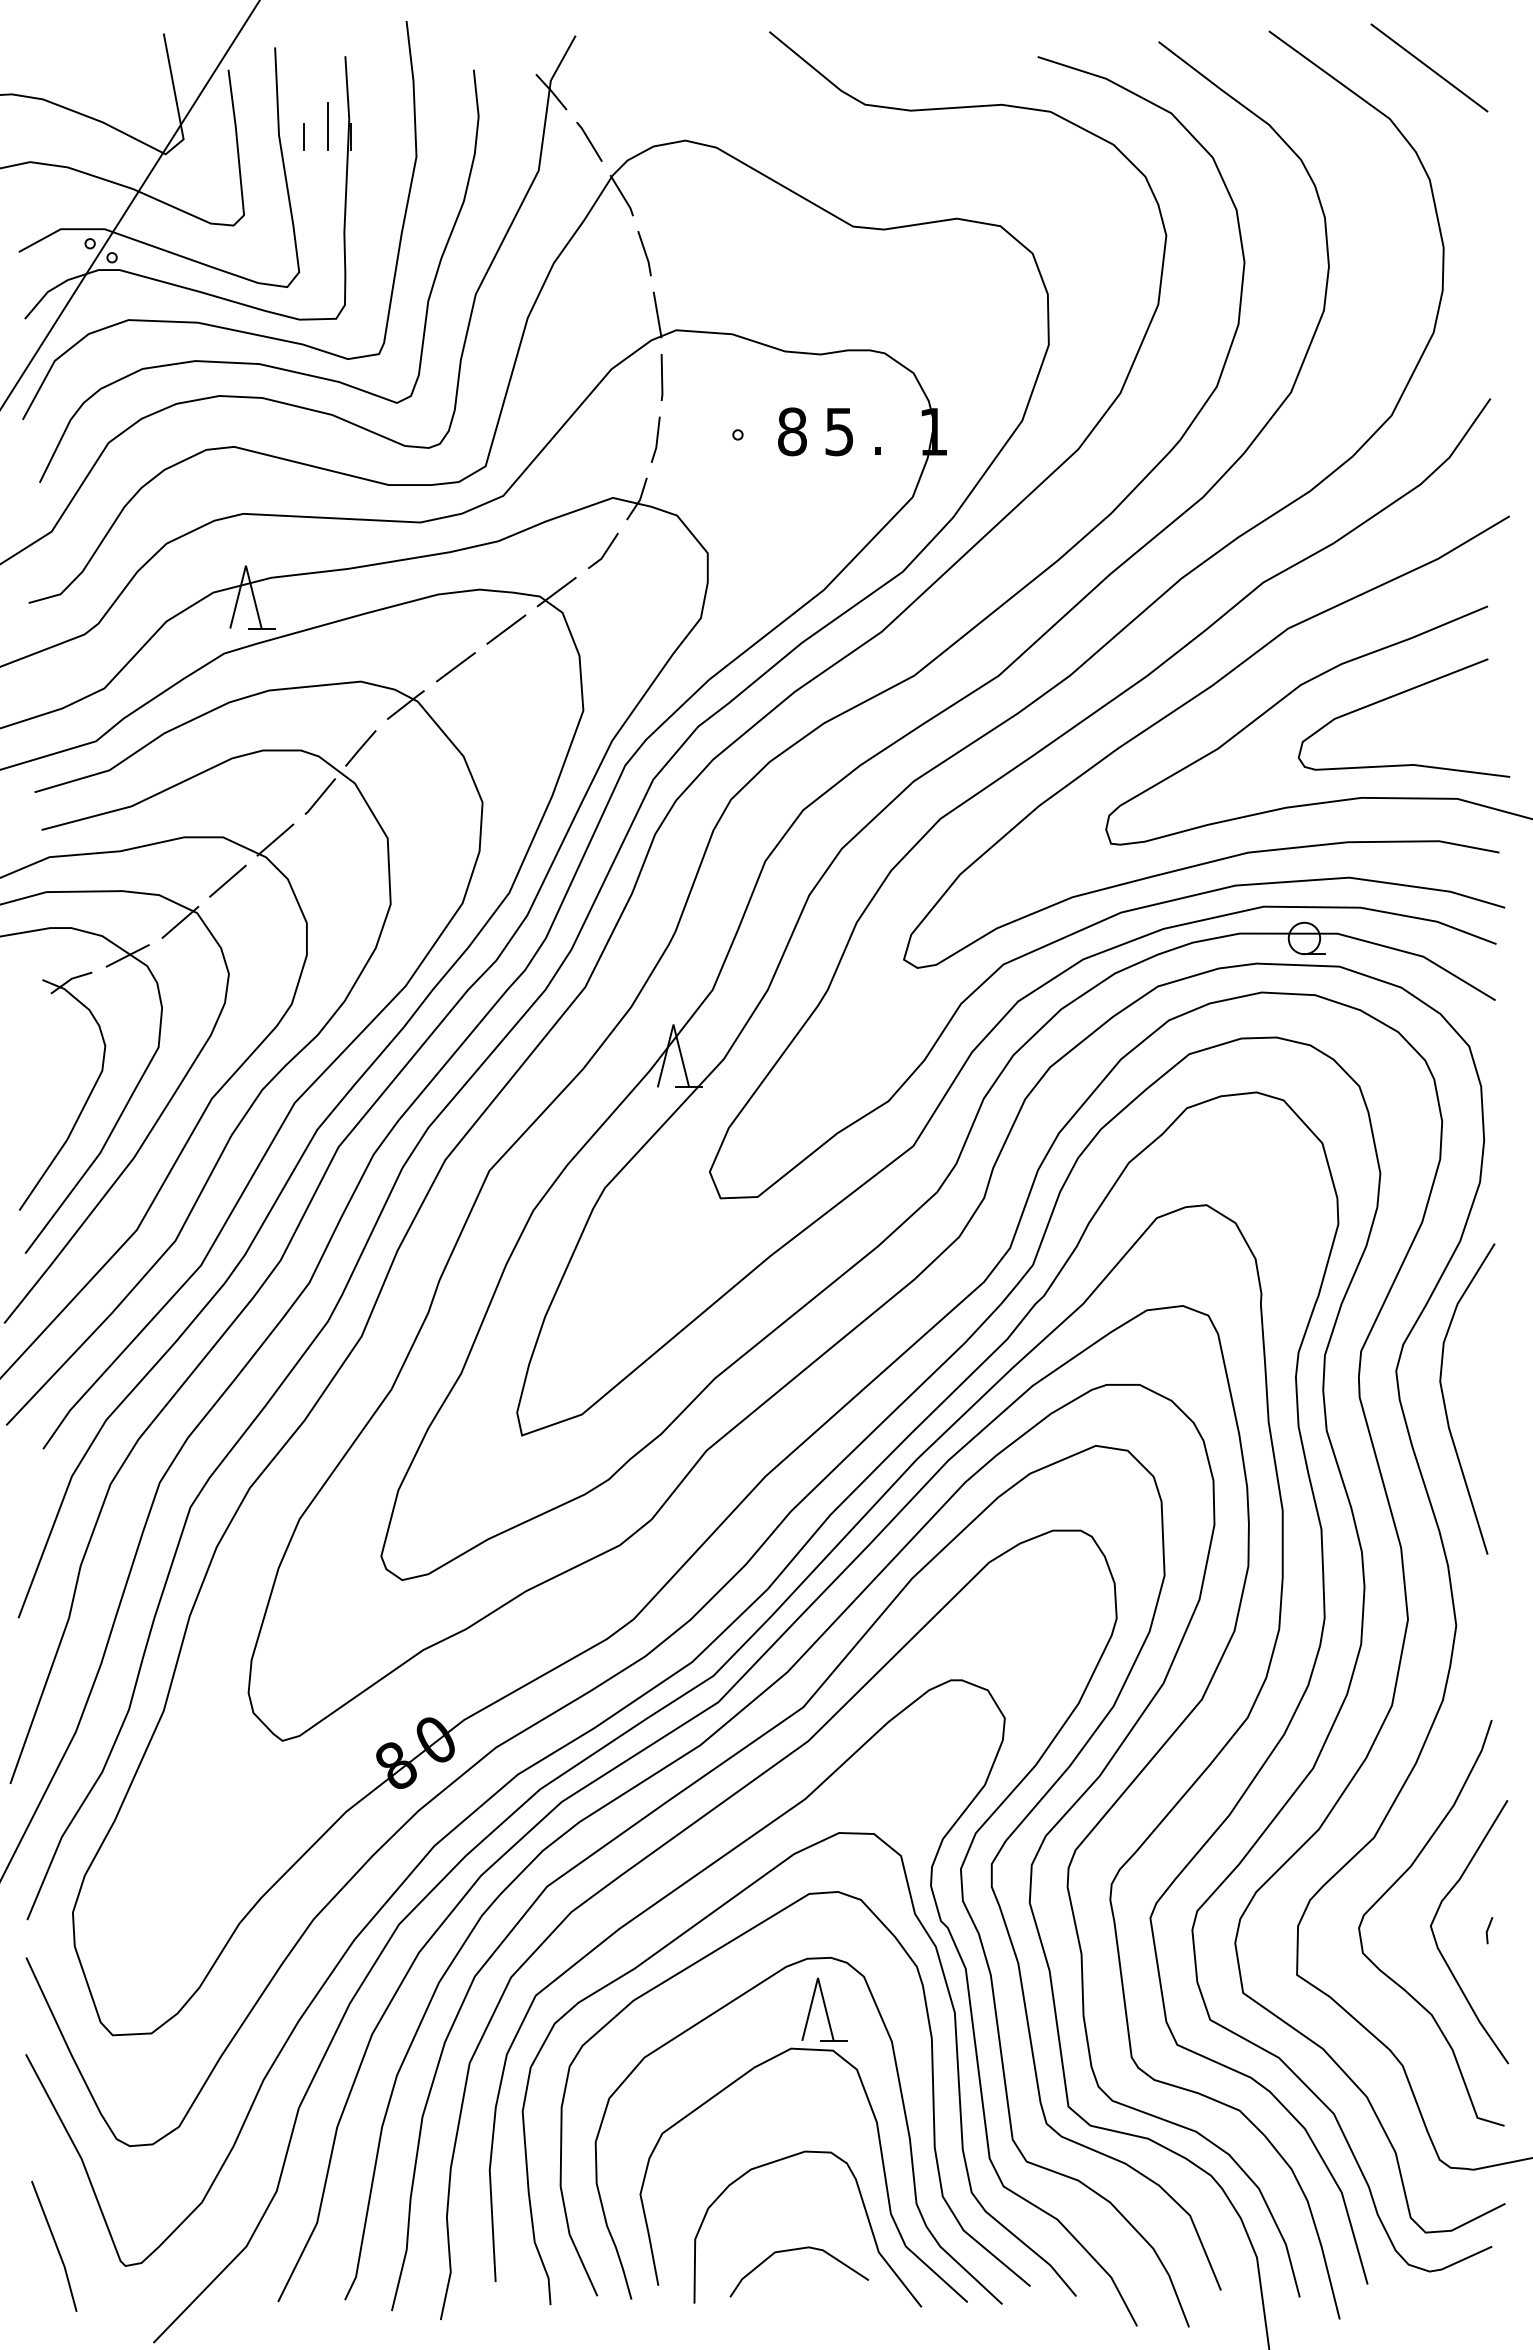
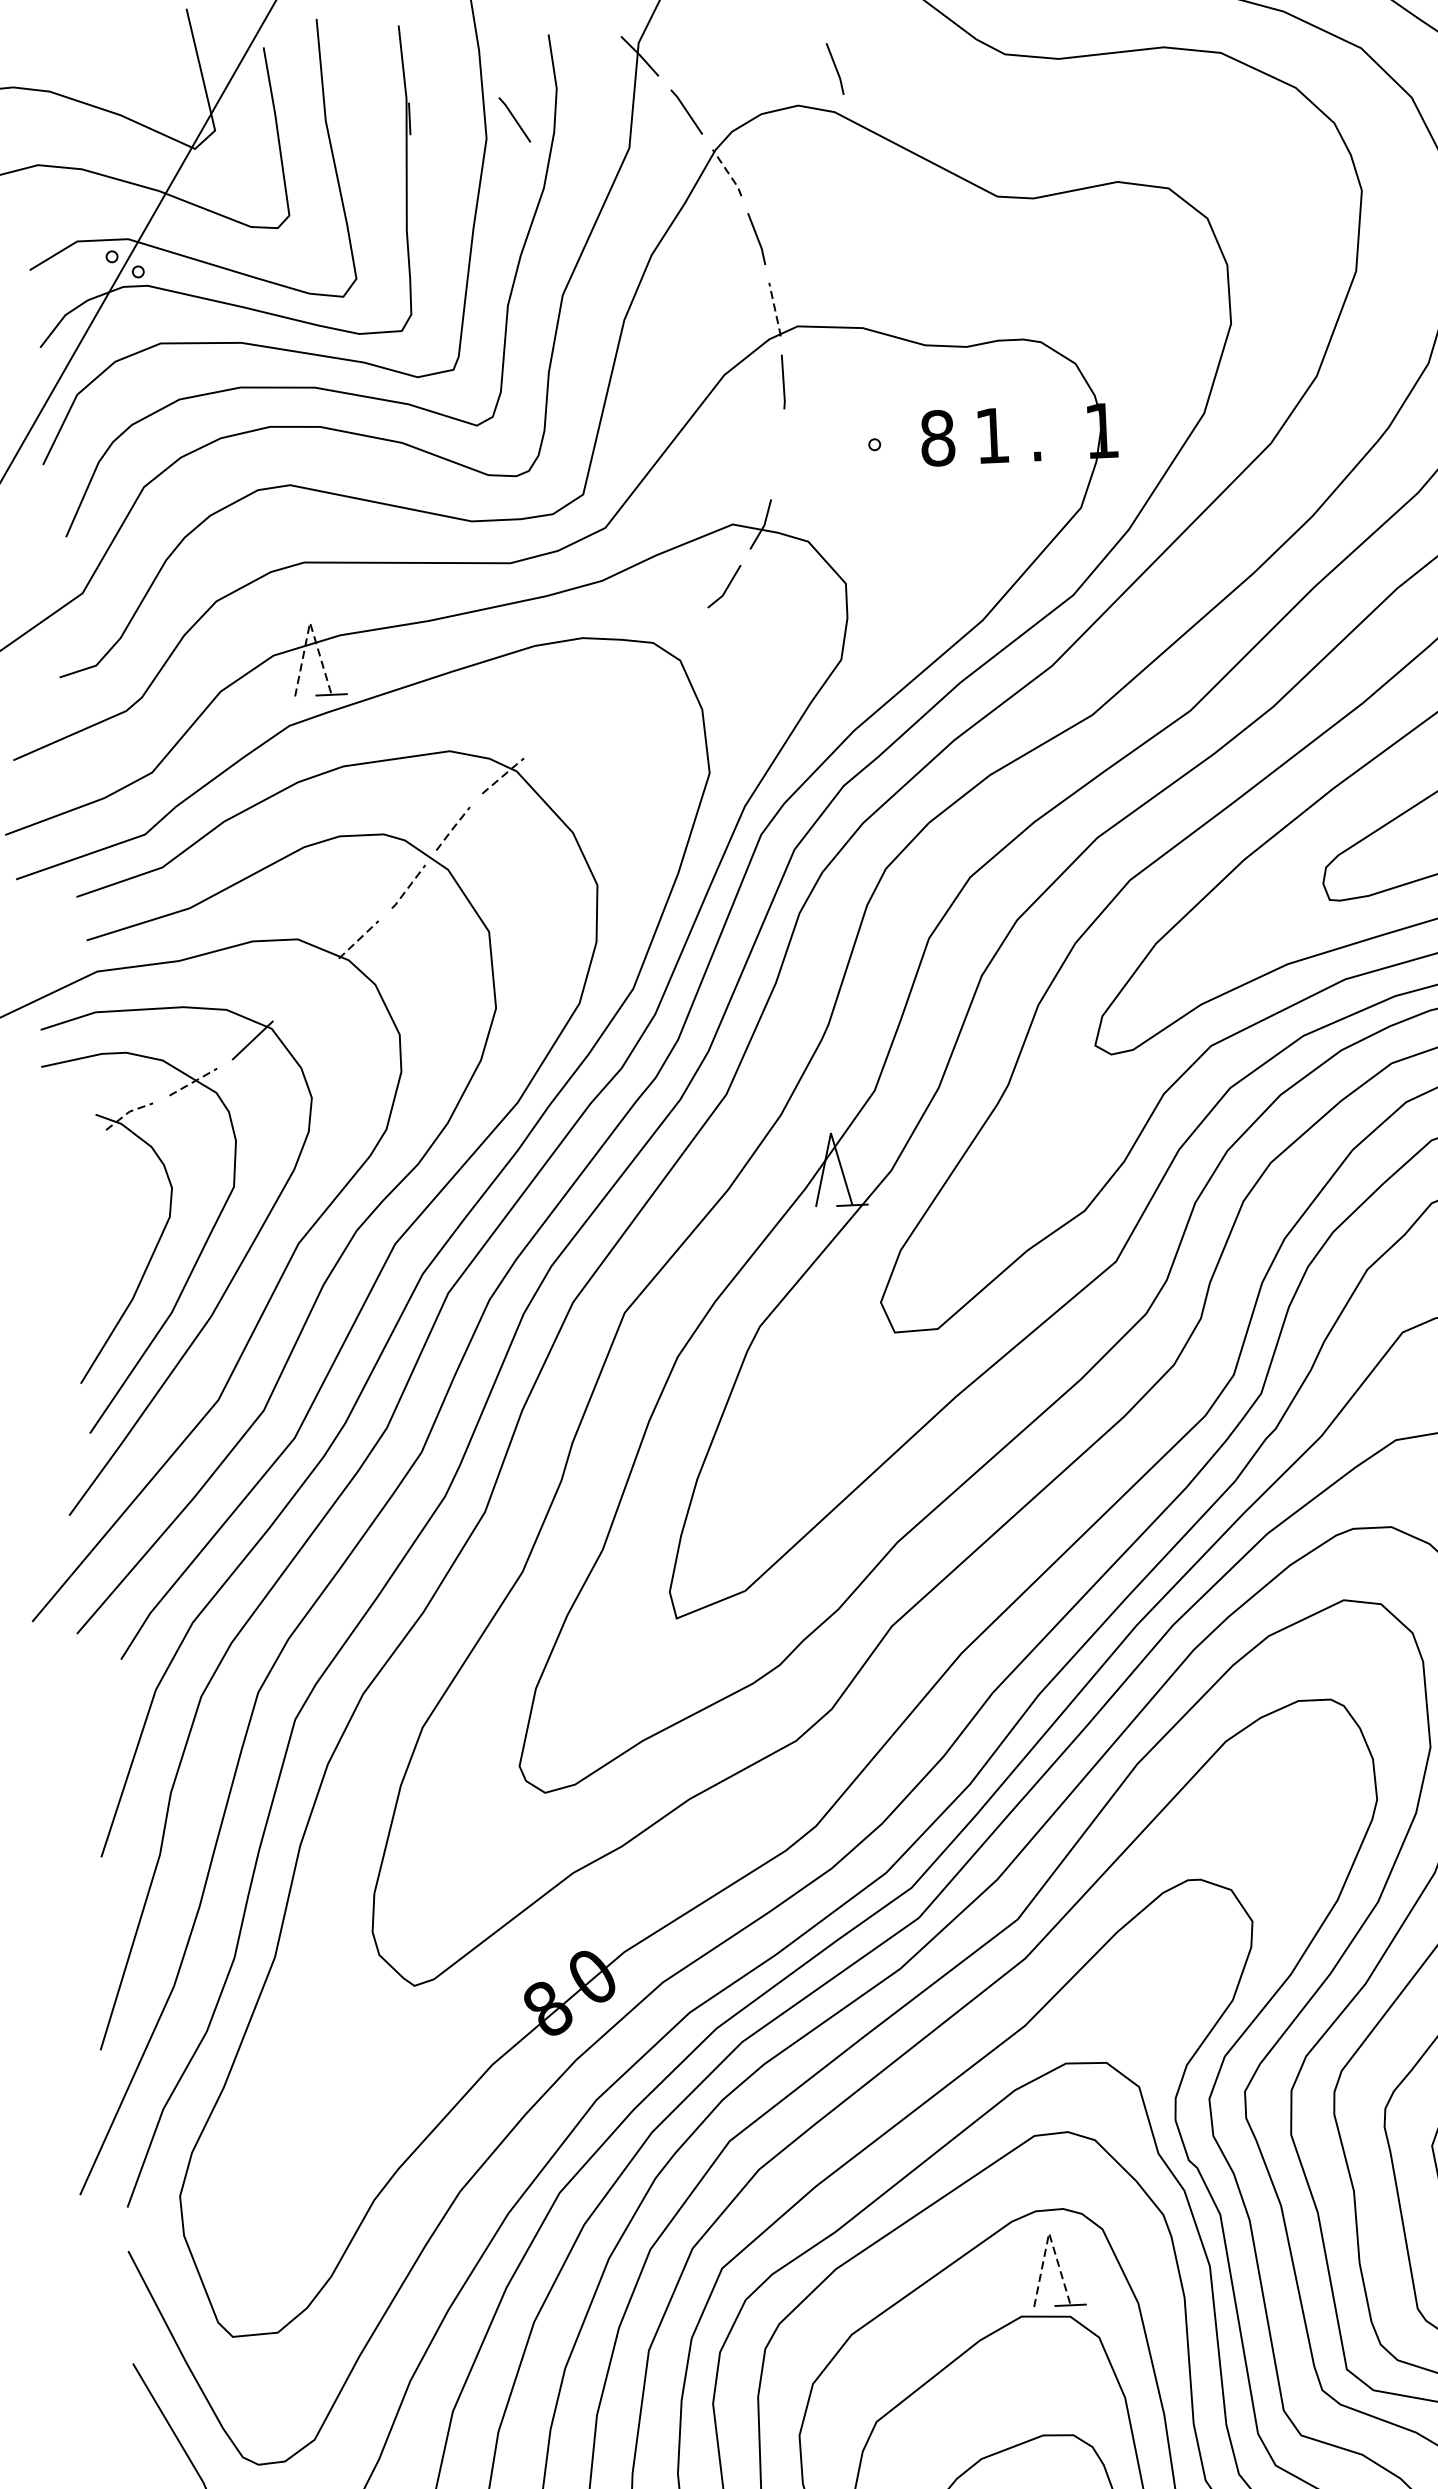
line: (718, 110) -> (835, 68), added
line: (327, 126) -> (381, 108), removed
line: (304, 136) -> (355, 120), removed
line: (441, 141) -> (514, 119), added
line: (622, 195) -> (727, 172), solid -> dashed
line: (657, 315) -> (774, 310), solid -> dashed
text: (839, 432) -> (992, 436), 5 -> 1
line: (656, 439) -> (780, 454), removed
line: (245, 565) -> (309, 622), solid -> dashed
line: (556, 591) -> (672, 636), removed
line: (506, 629) -> (616, 682), removed
line: (455, 667) -> (558, 729), removed
line: (406, 704) -> (503, 775), solid -> dashed
line: (360, 748) -> (452, 828), solid -> dashed
line: (320, 796) -> (408, 886), solid -> dashed
line: (275, 840) -> (358, 940), solid -> dashed
line: (227, 880) -> (305, 989), removed
line: (127, 955) -> (193, 1081), solid -> dashed
line: (71, 979) -> (129, 1112), solid -> dashed
line: (818, 1978) -> (1049, 2233), solid -> dashed

